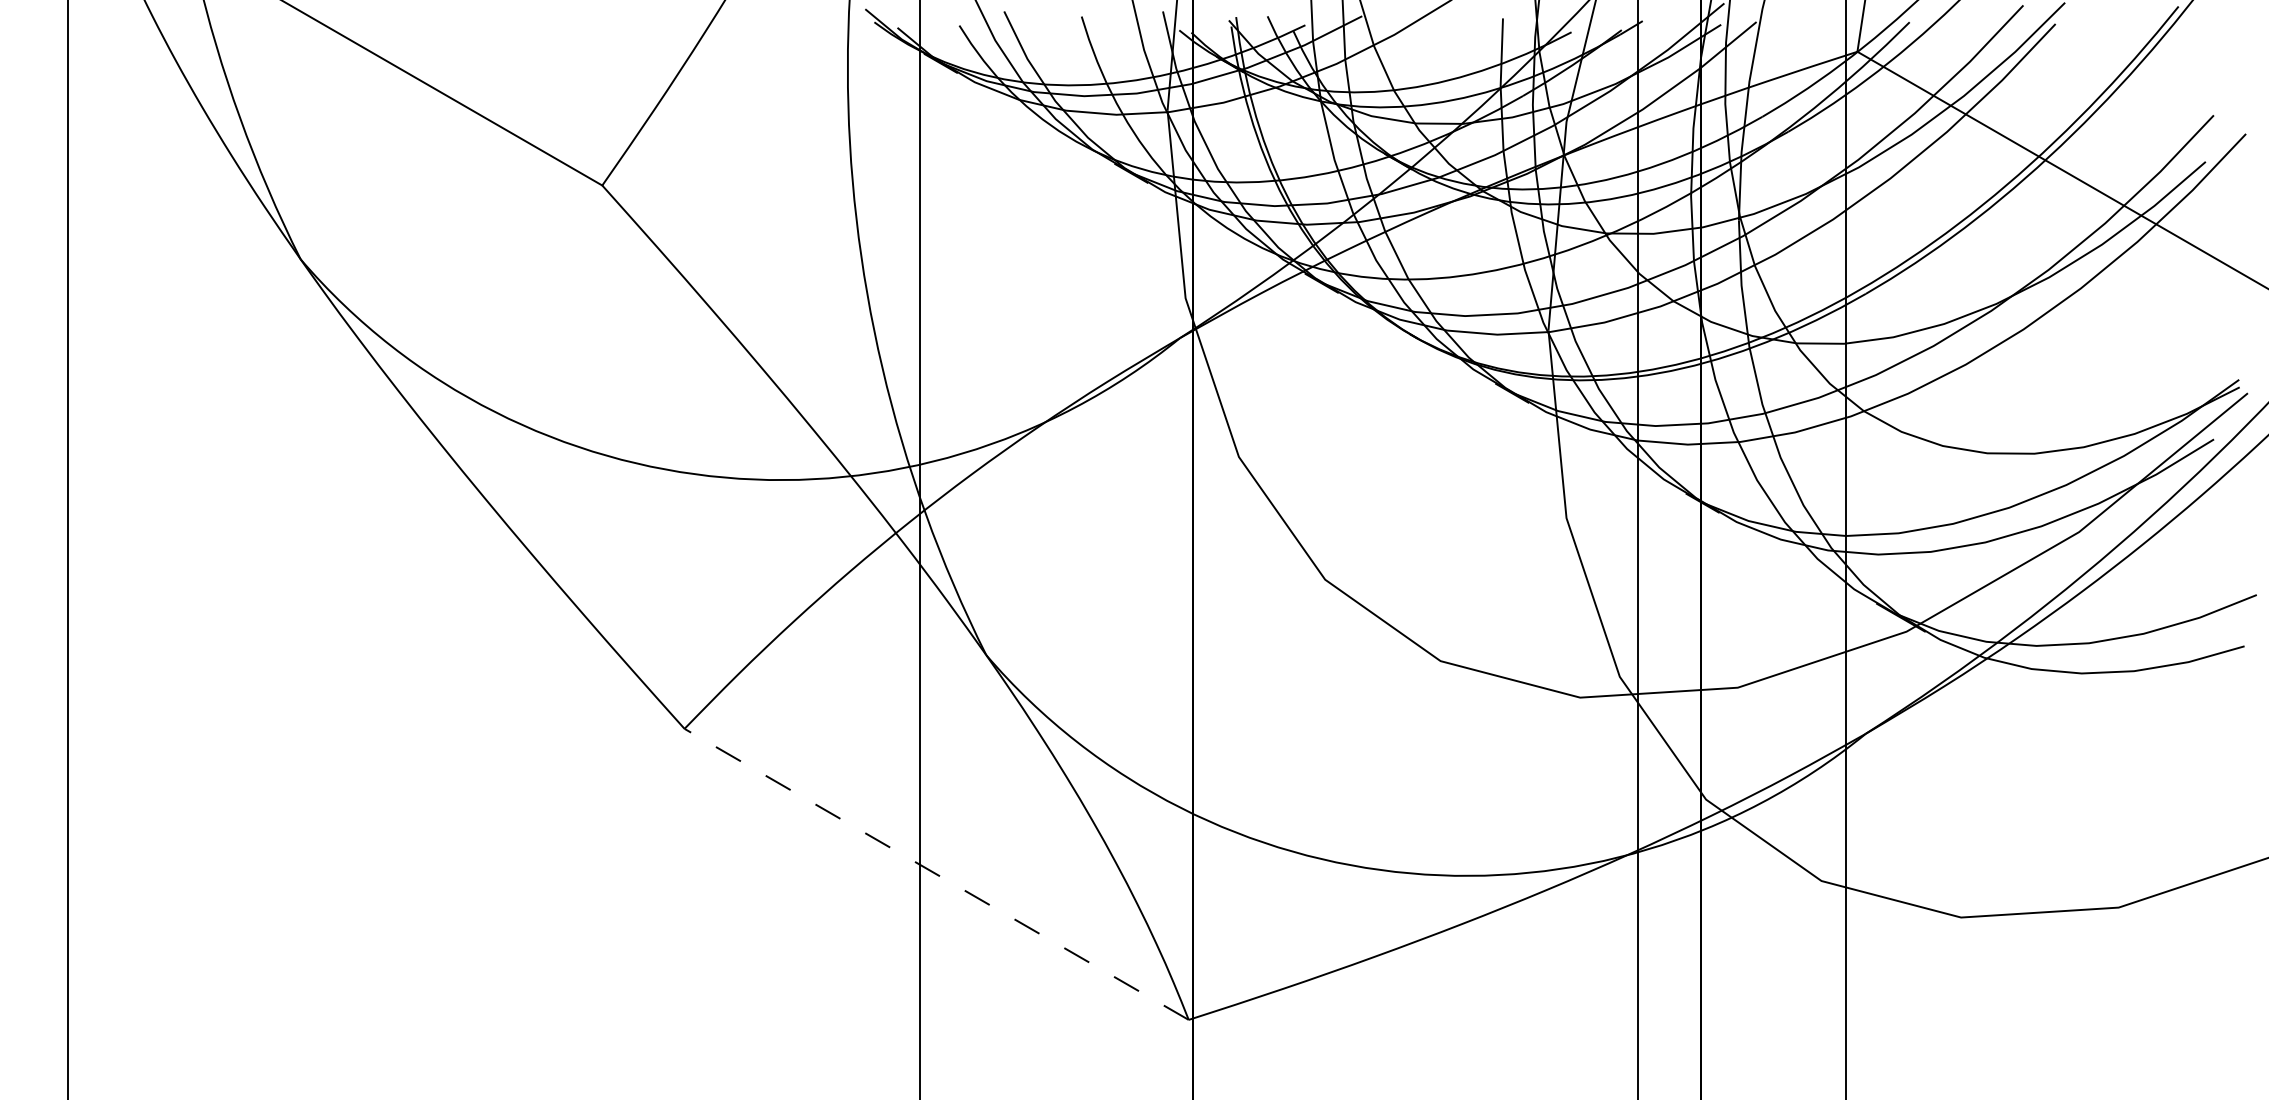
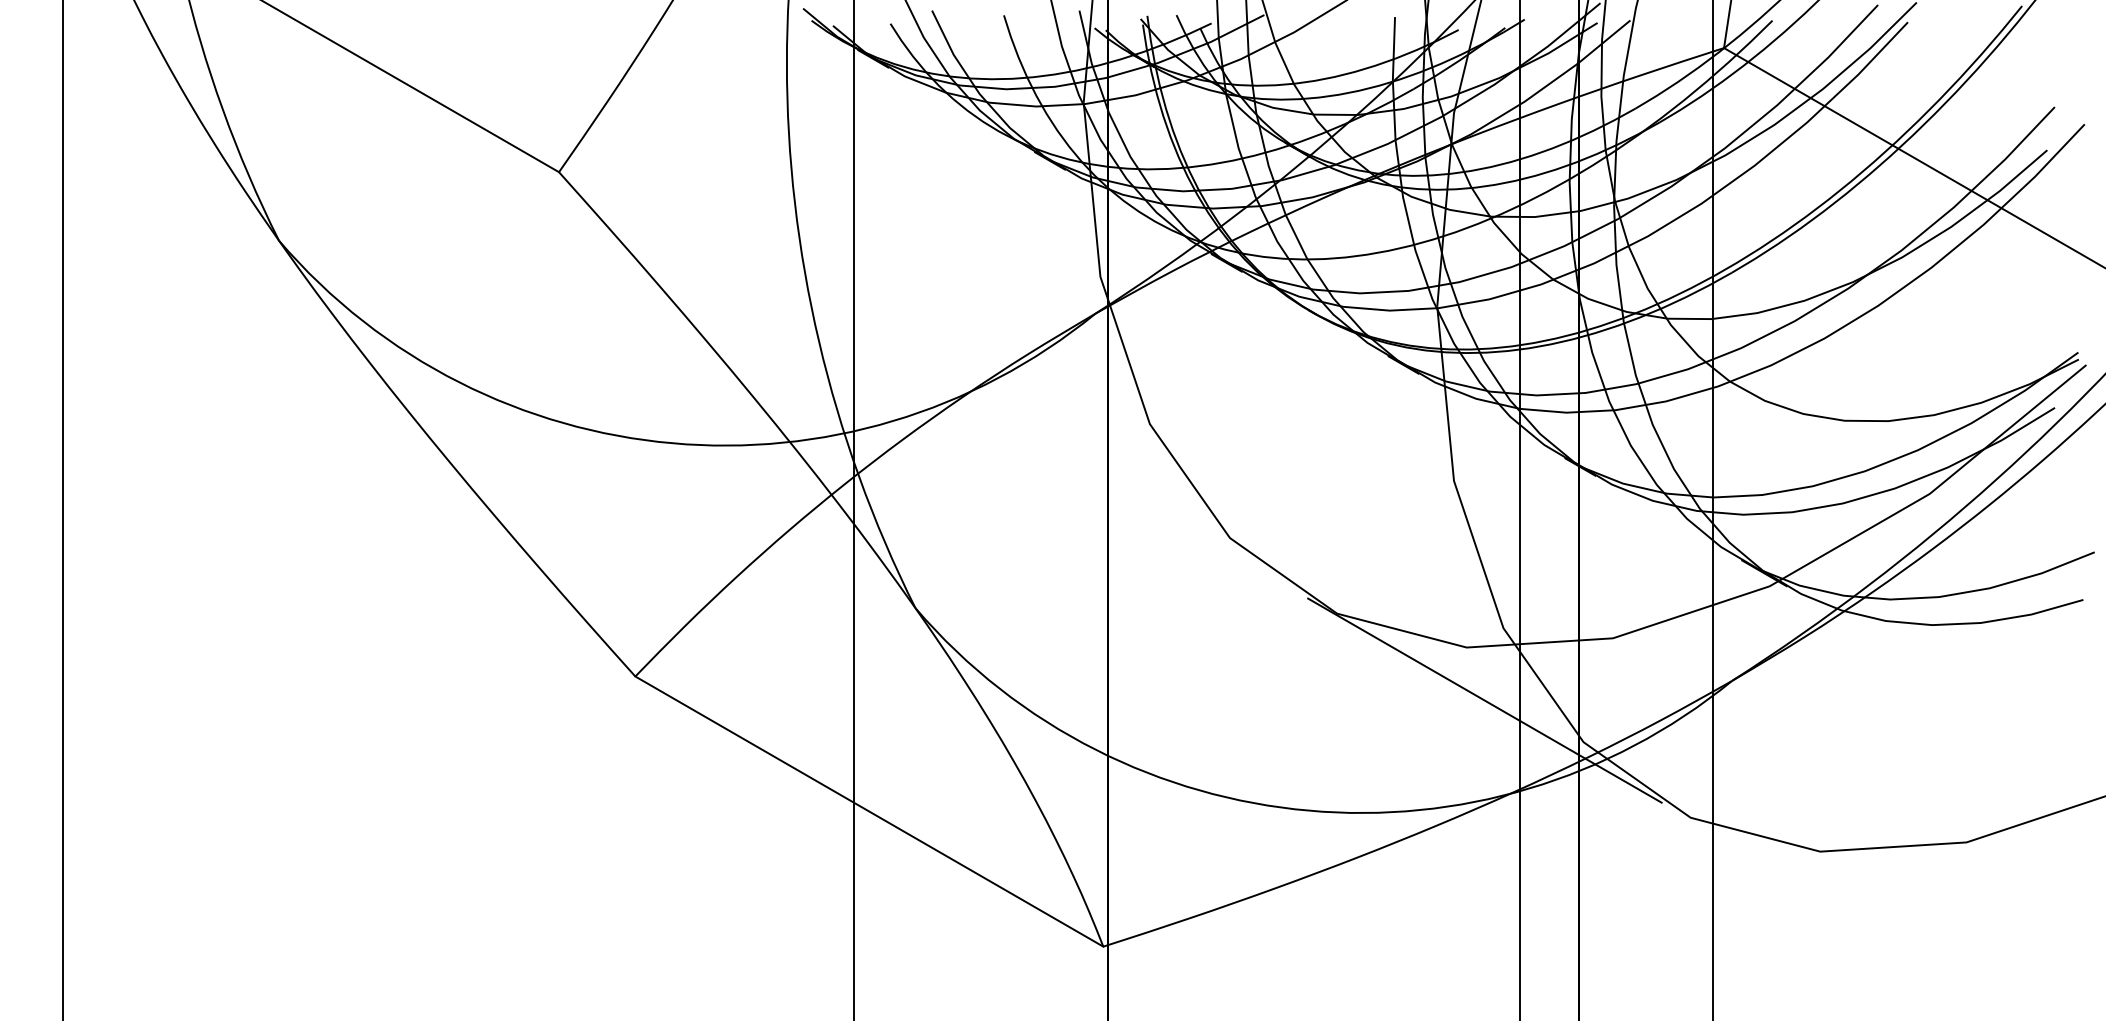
line: (1599, 754) -> (1484, 700), added
line: (936, 874) -> (869, 811), dashed -> solid

